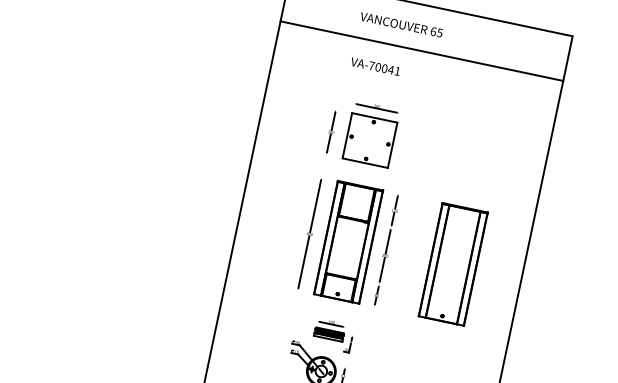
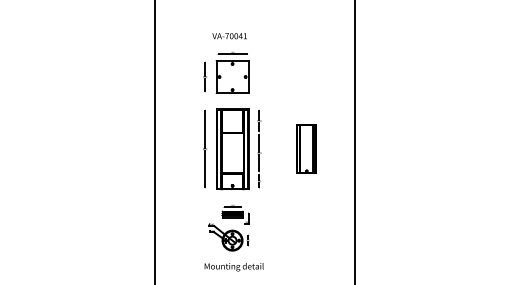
line: (421, 51) -> (254, 9), removed
text: (375, 67) -> (229, 36), moved
part: (453, 263) -> (306, 148), size x0.6

